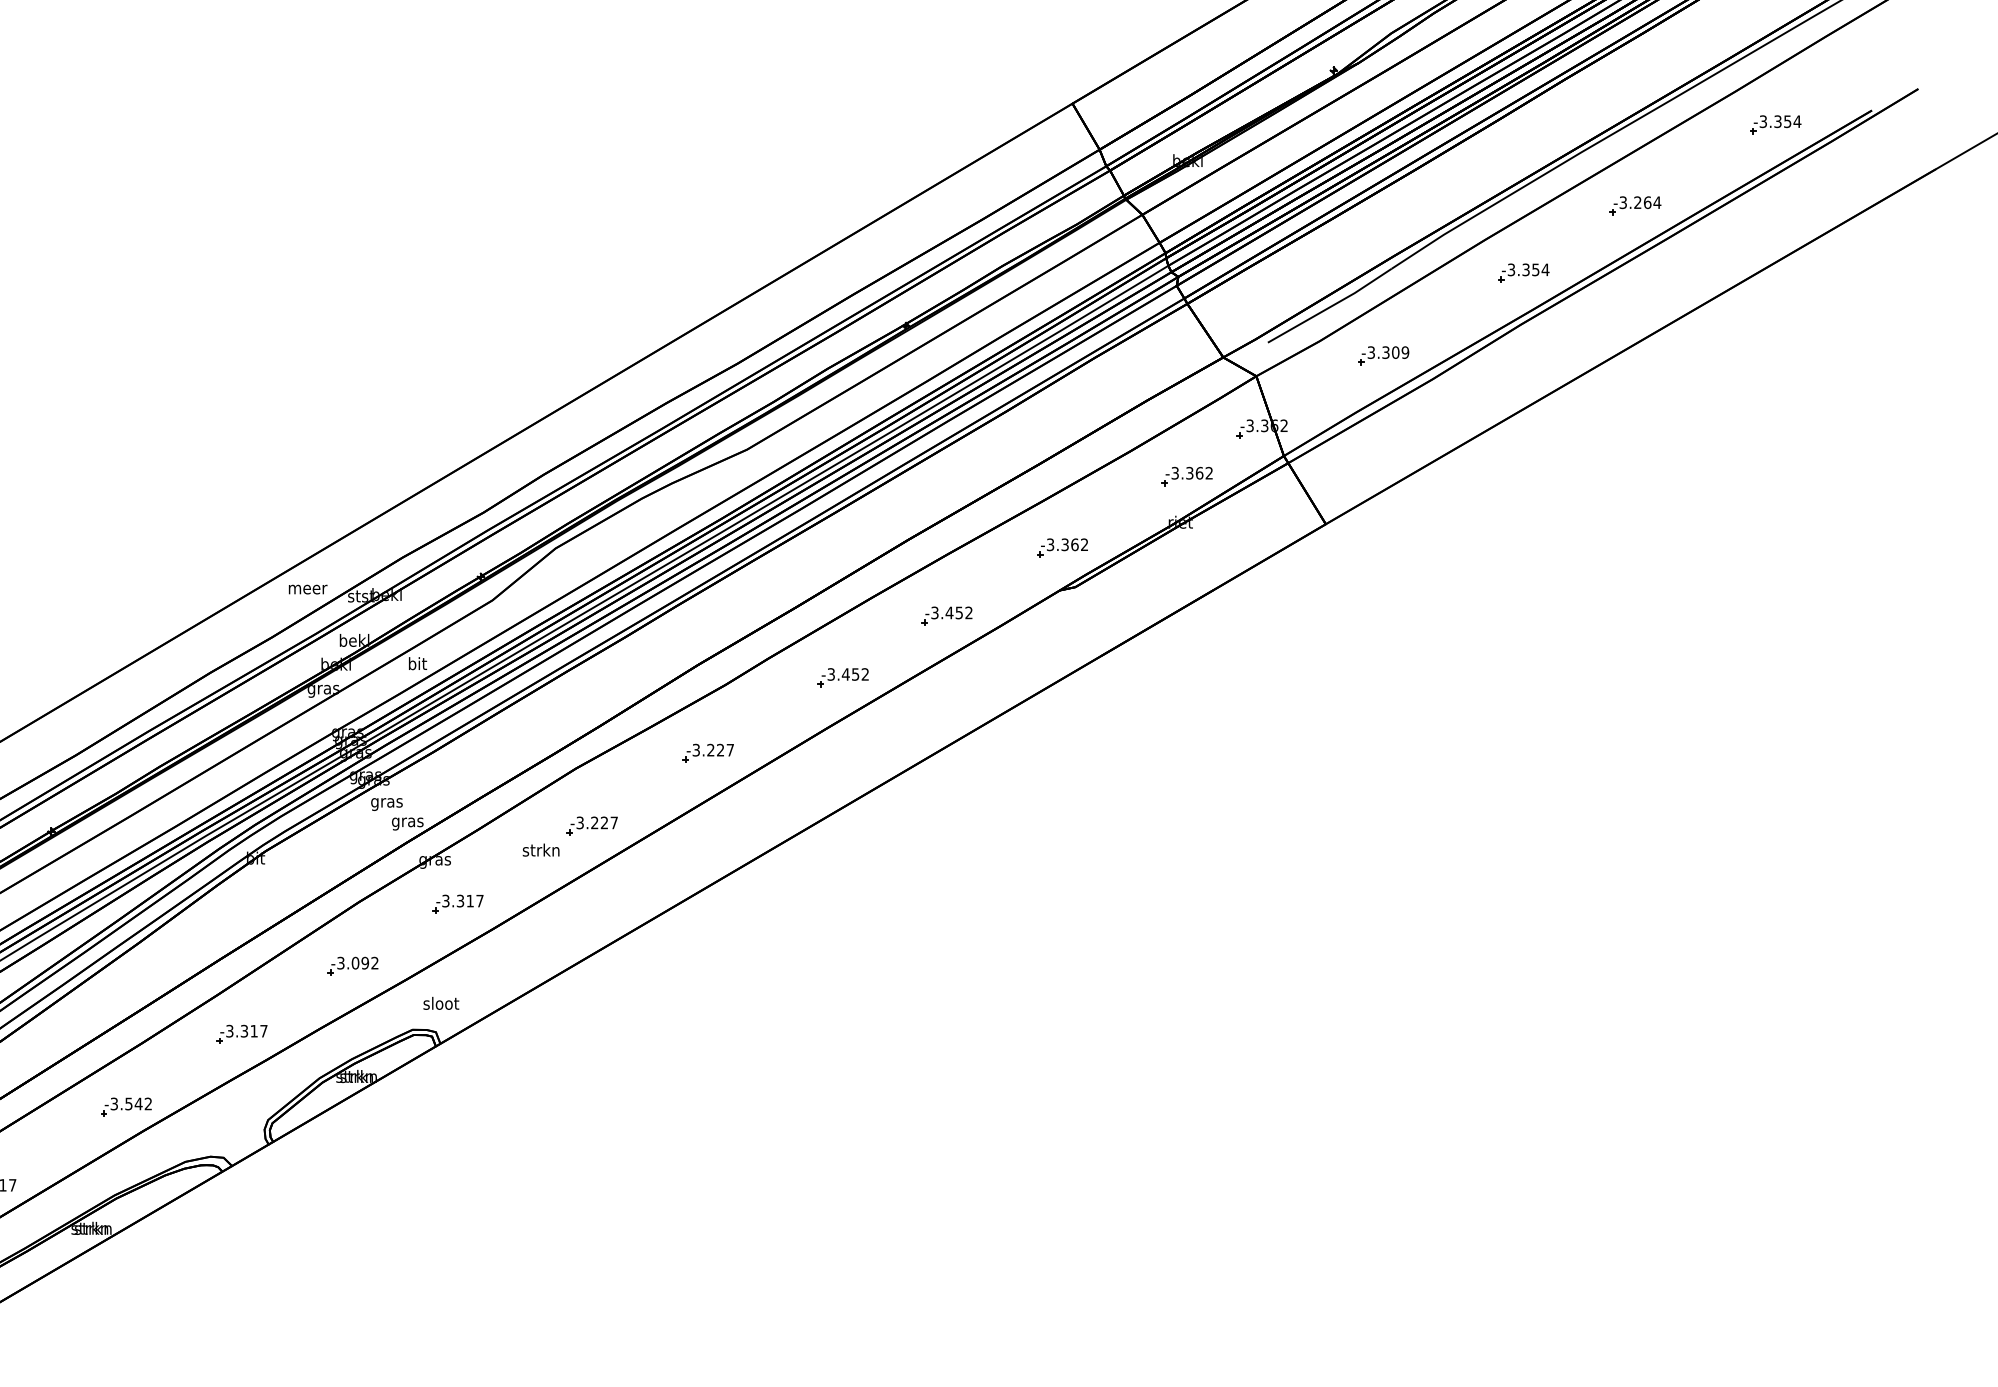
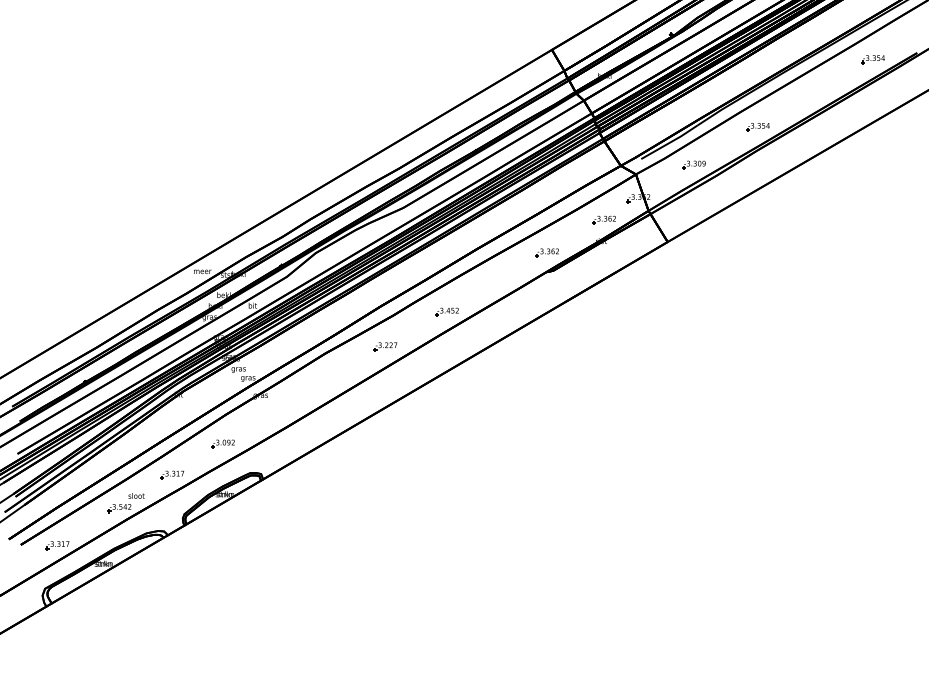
part: (1633, 205) -> (808, 96), removed
part: (946, 614) -> (494, 283), removed
part: (570, 836) -> (322, 384), removed
part: (456, 903) -> (270, 415), removed
text: (441, 1002) -> (136, 495), moved

